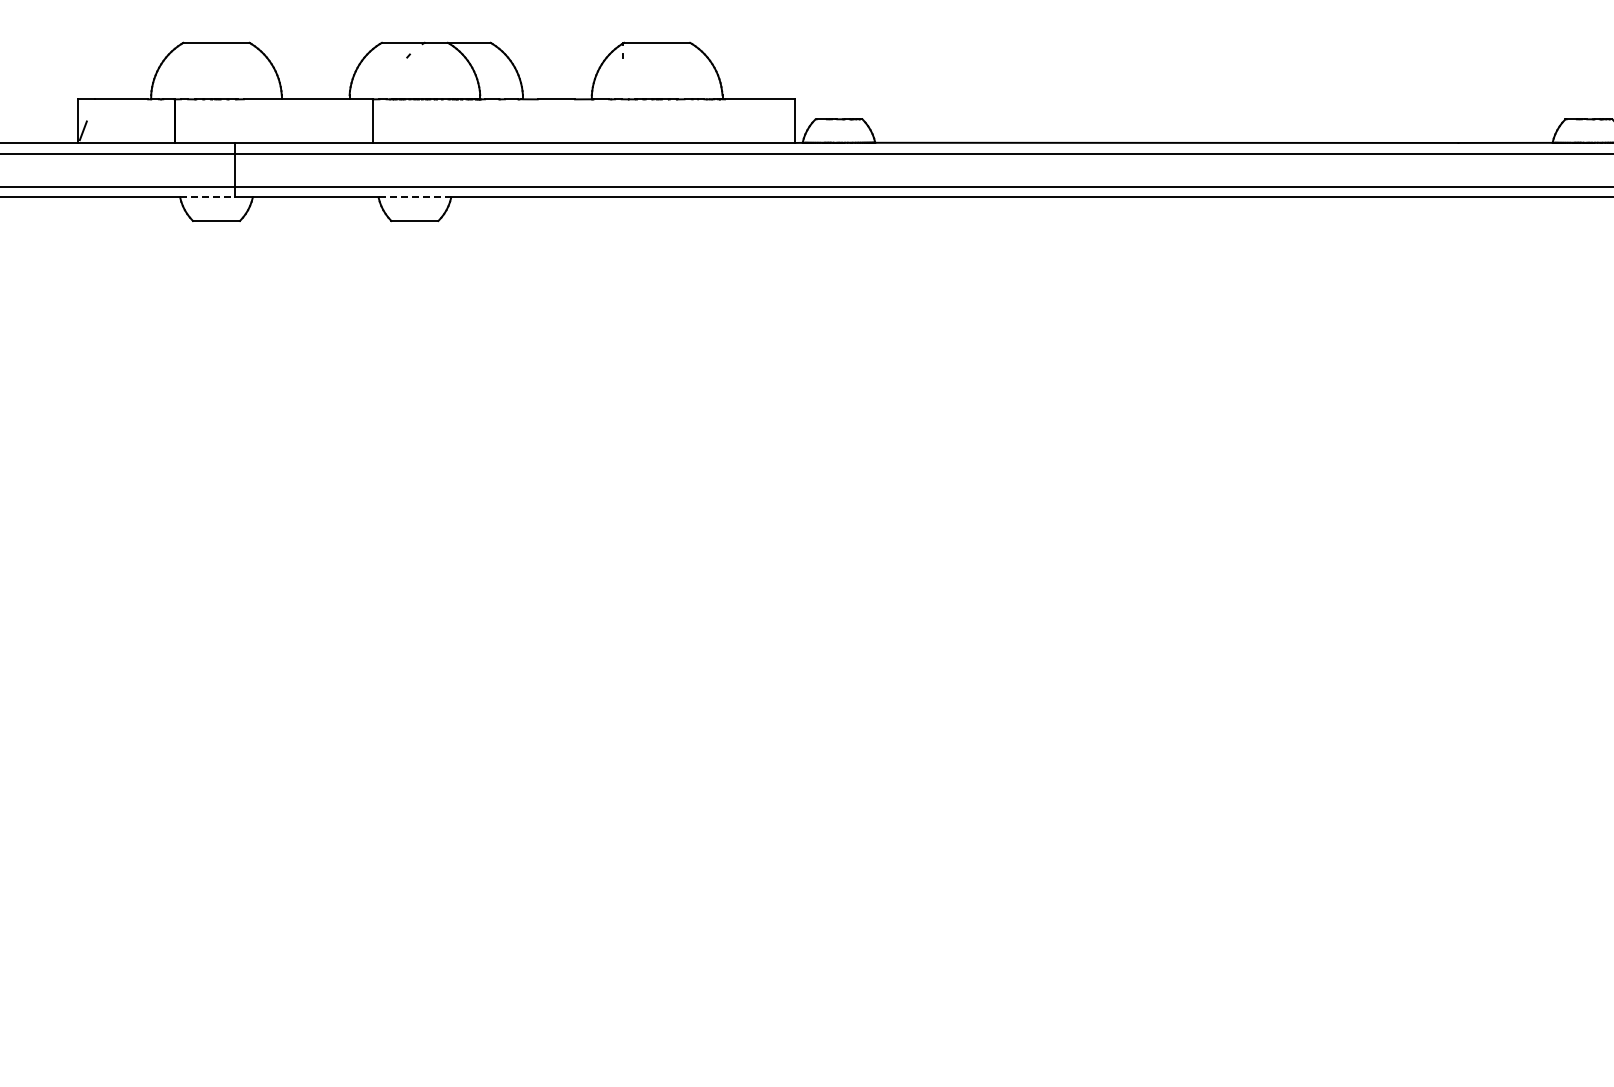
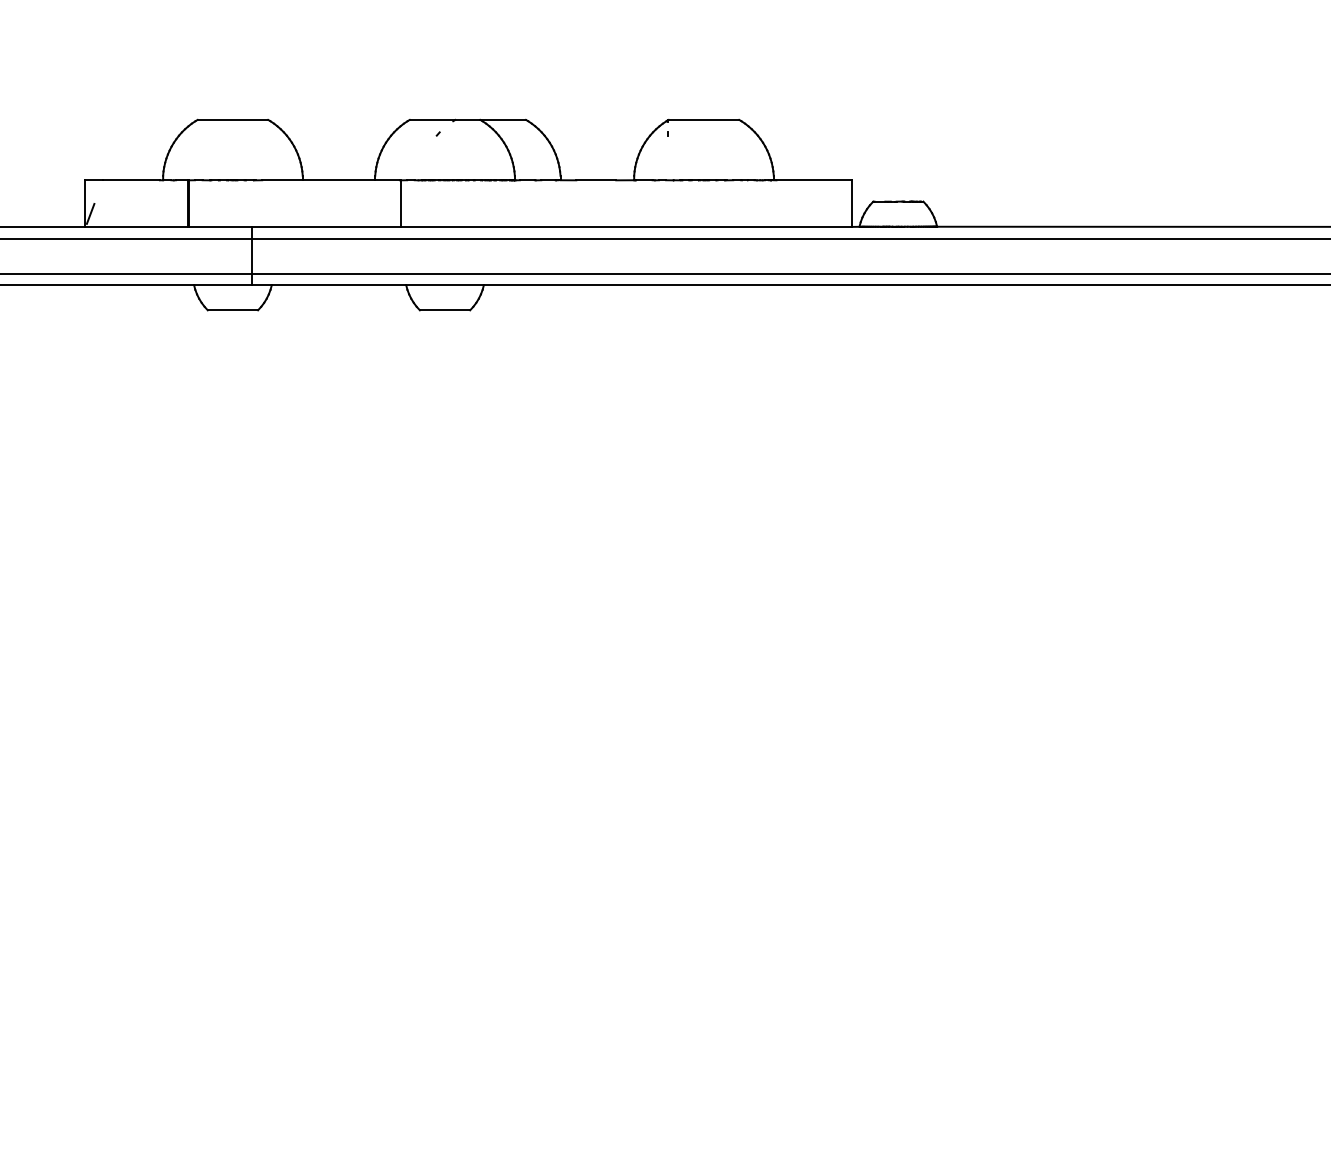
line: (207, 197) -> (223, 285), dashed -> solid
line: (415, 197) -> (445, 285), dashed -> solid

